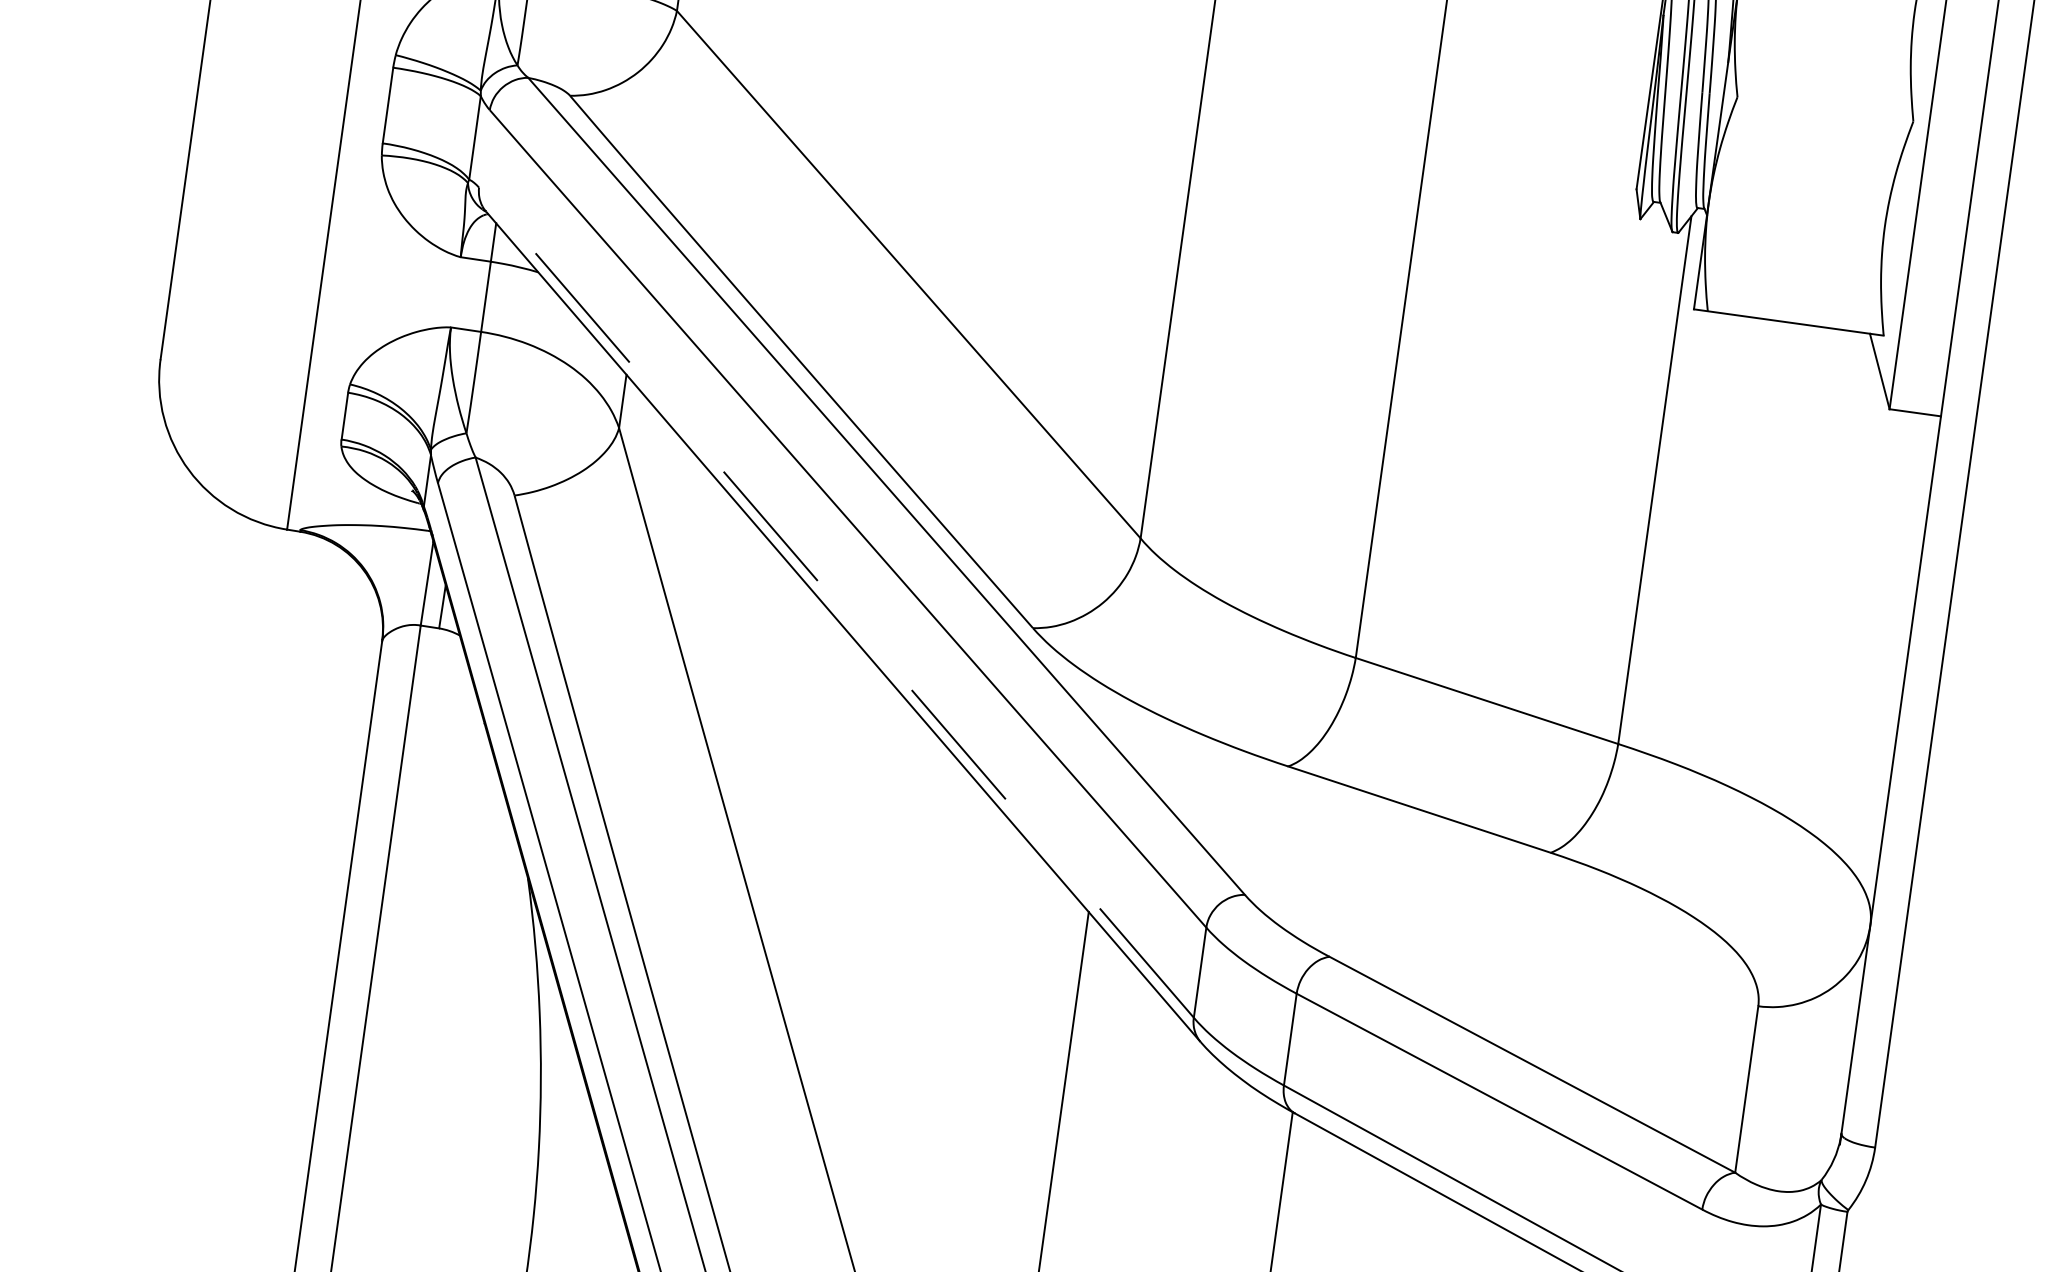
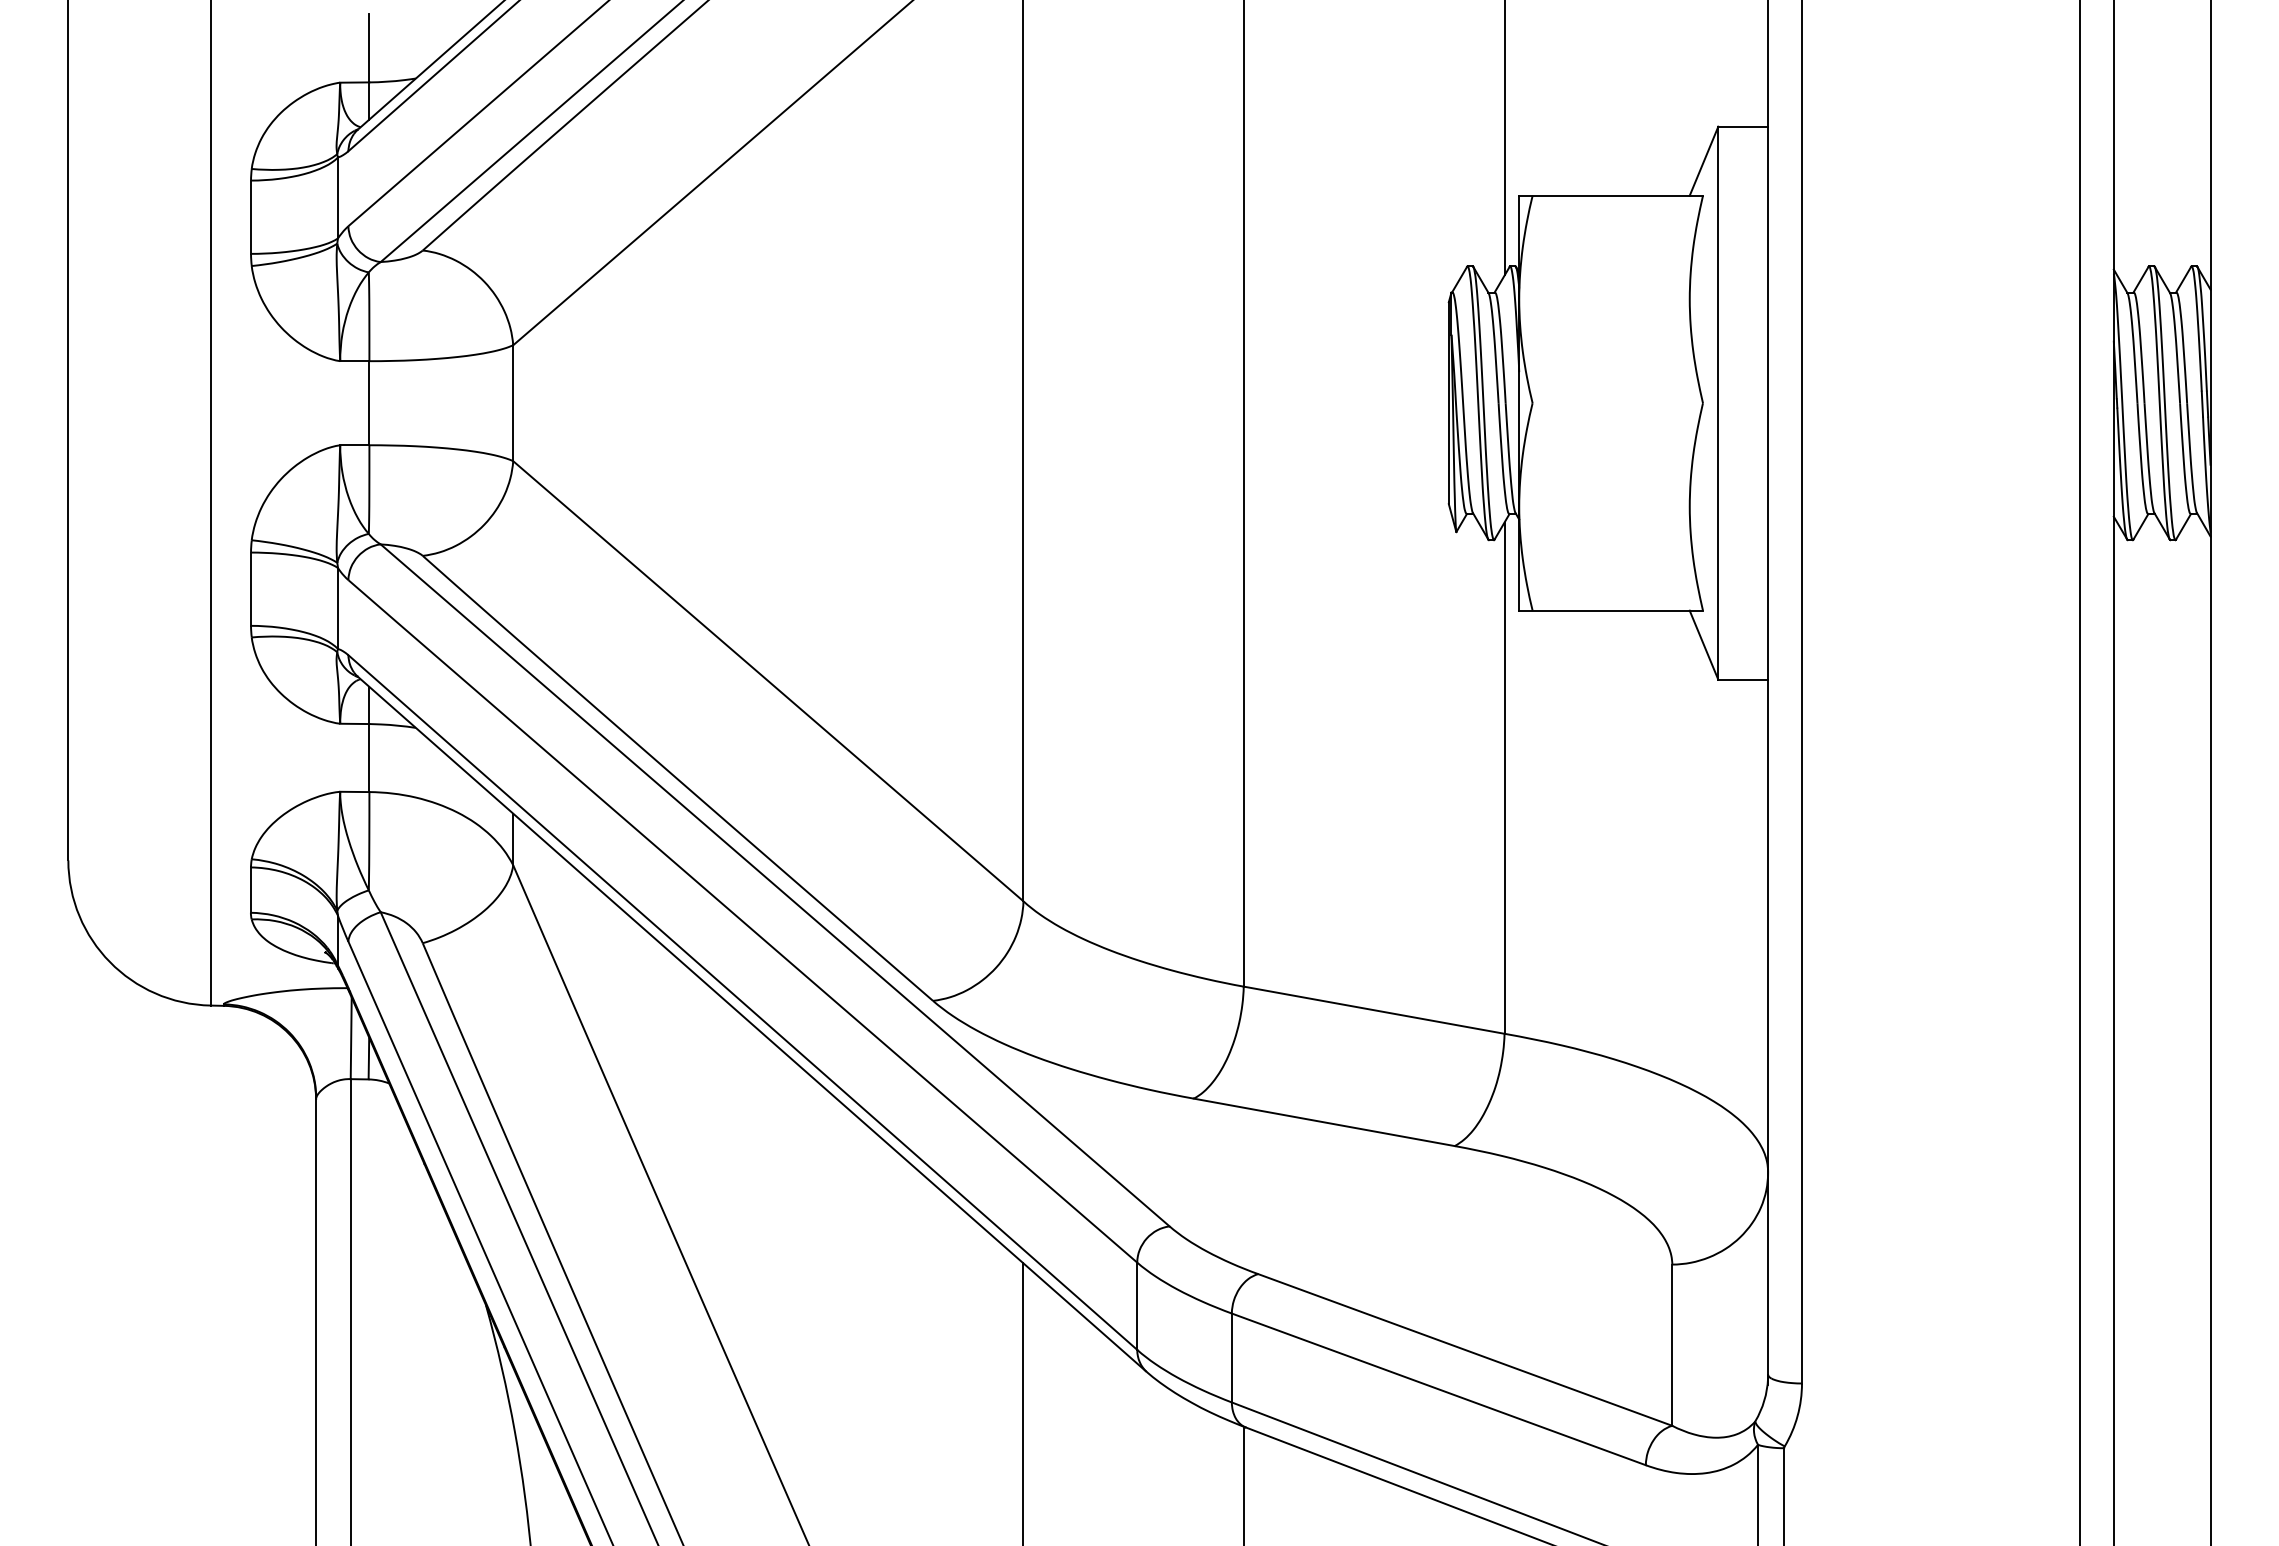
line: (836, 602) -> (742, 1002), dashed -> solid

